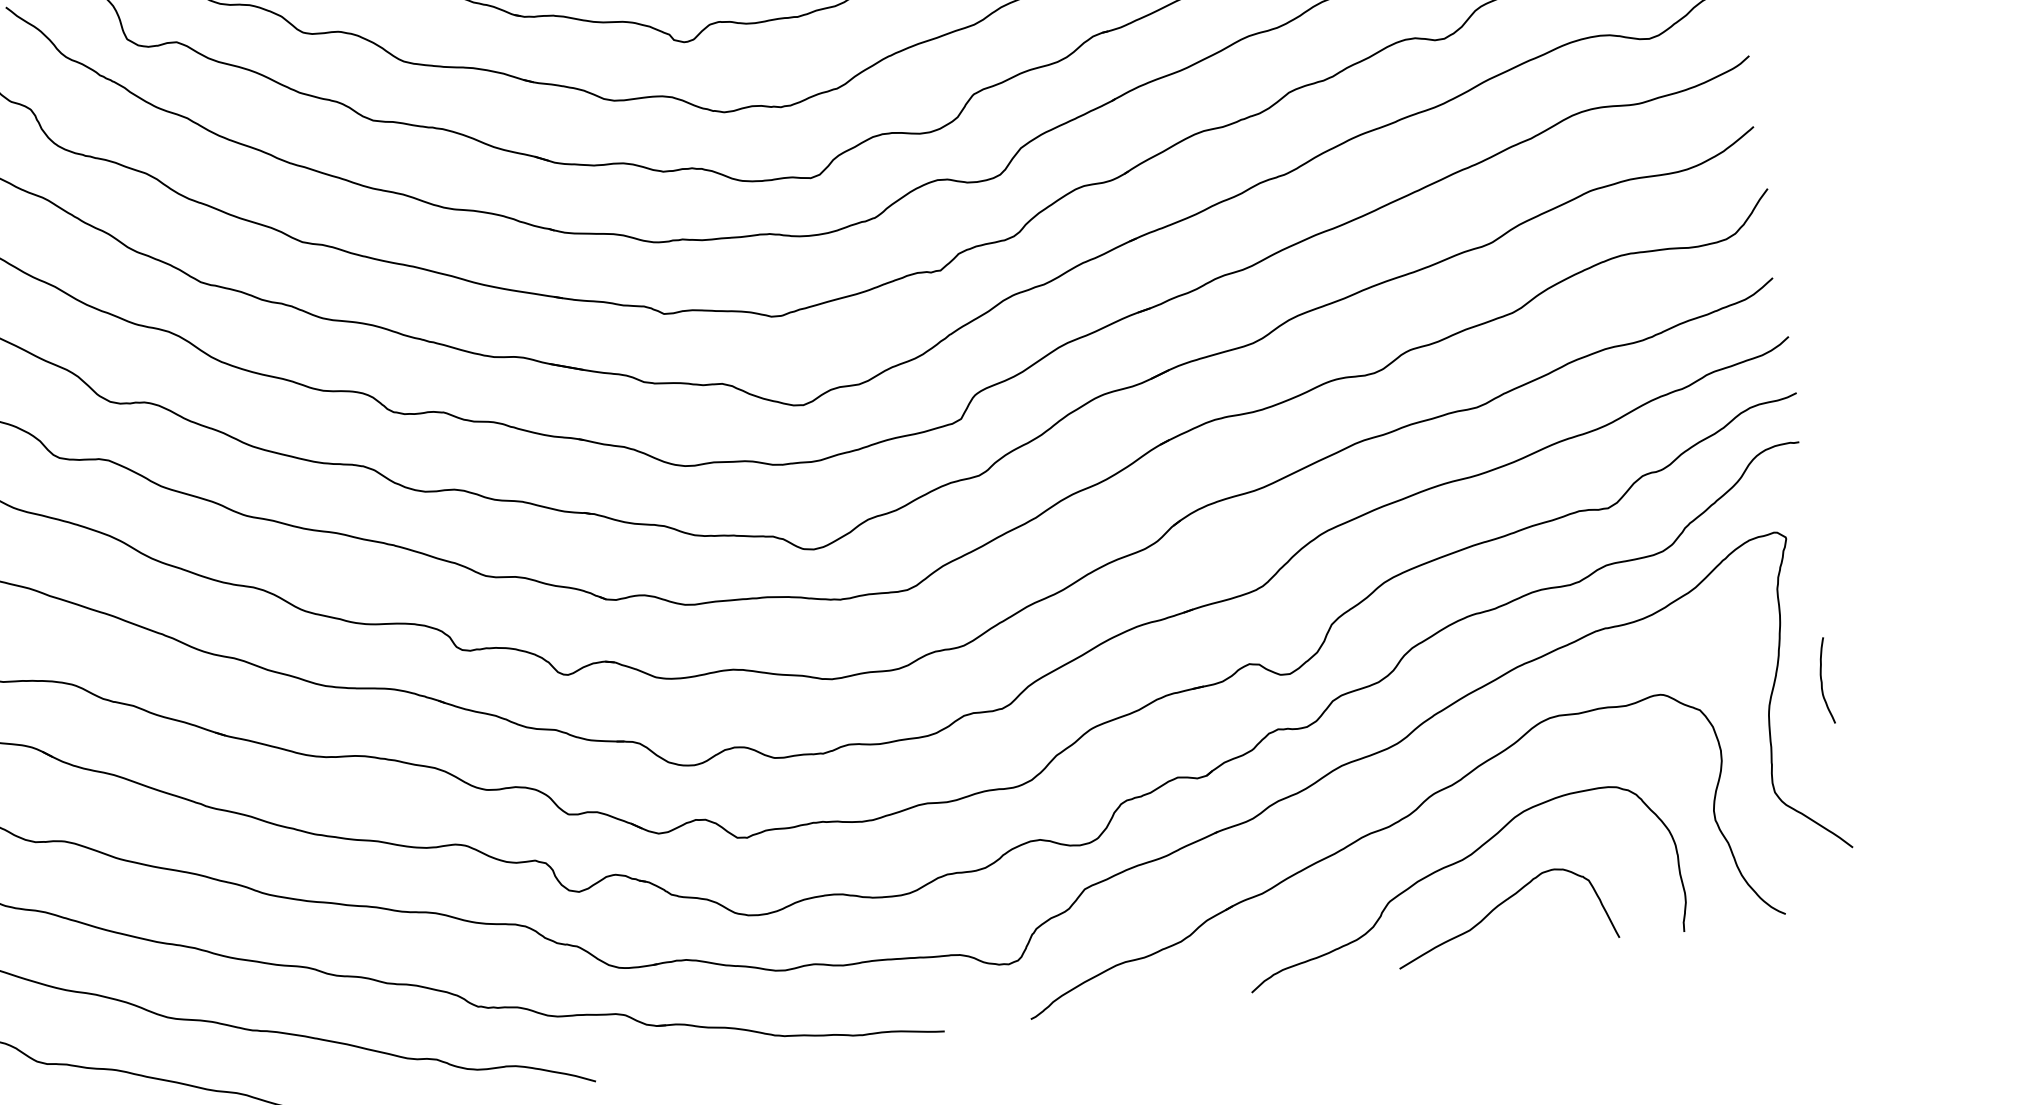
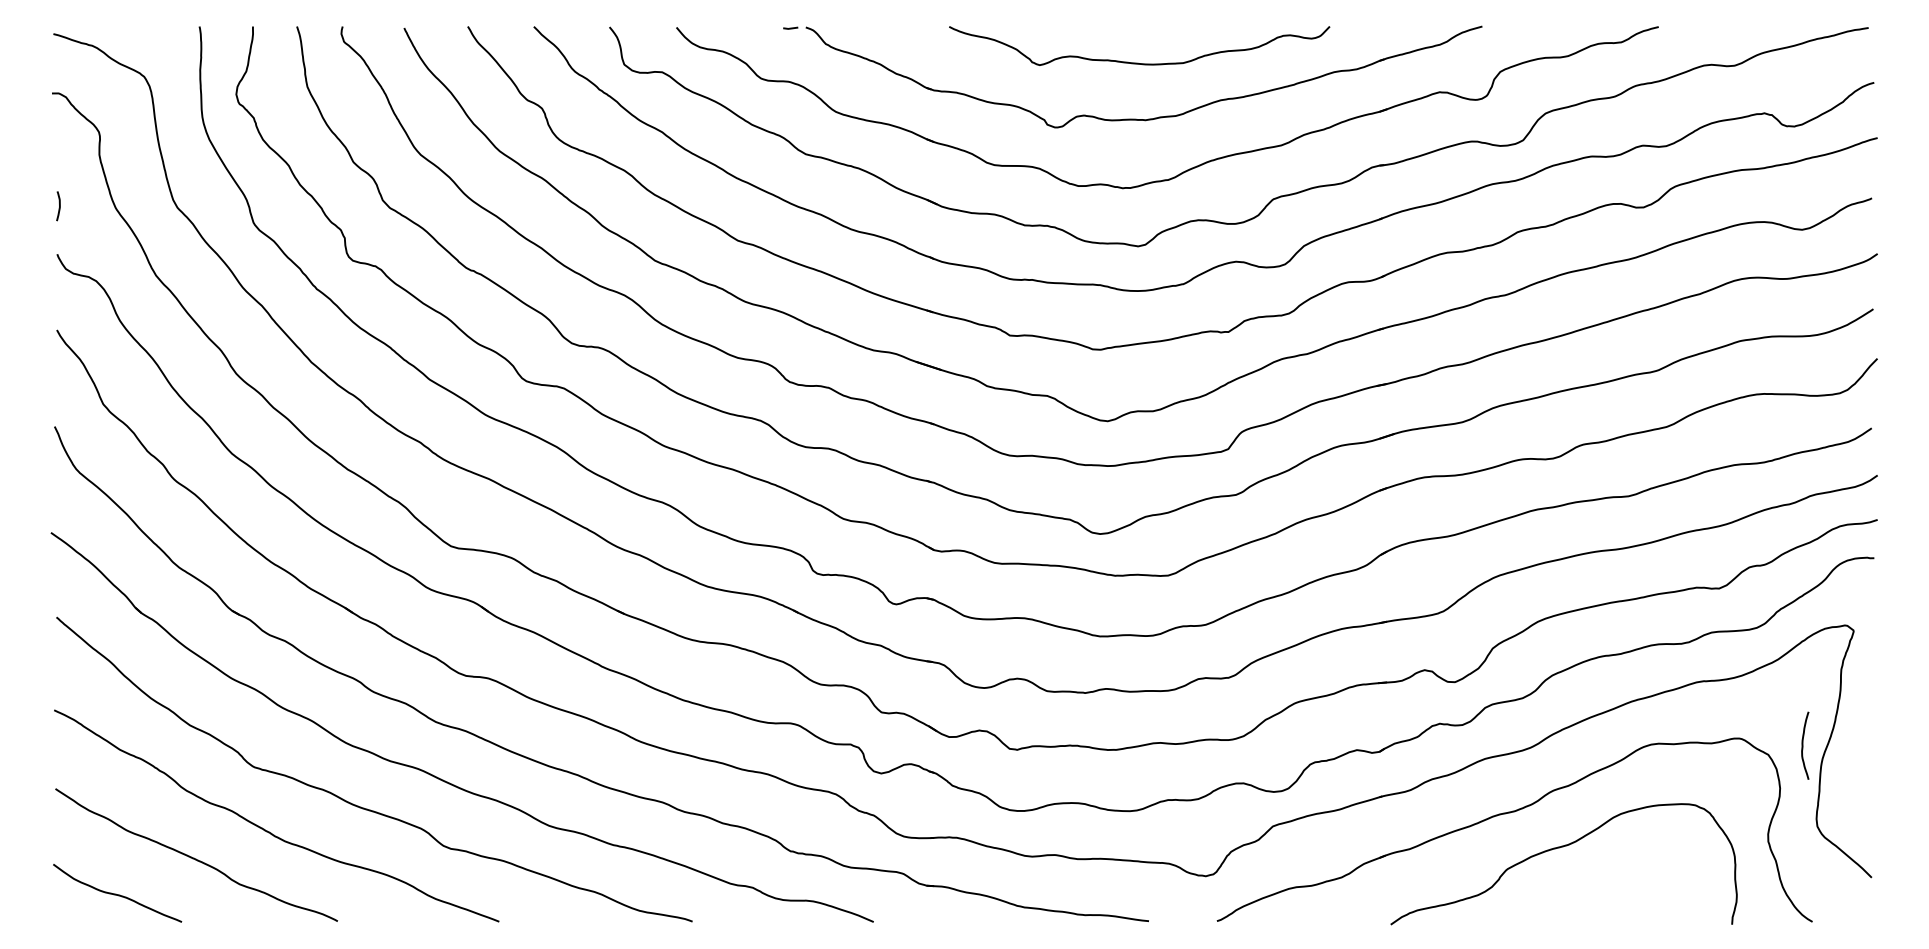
curve: (1822, 680) -> (1803, 745), moved
curve: (1496, 908) -> (1589, 886), removed

